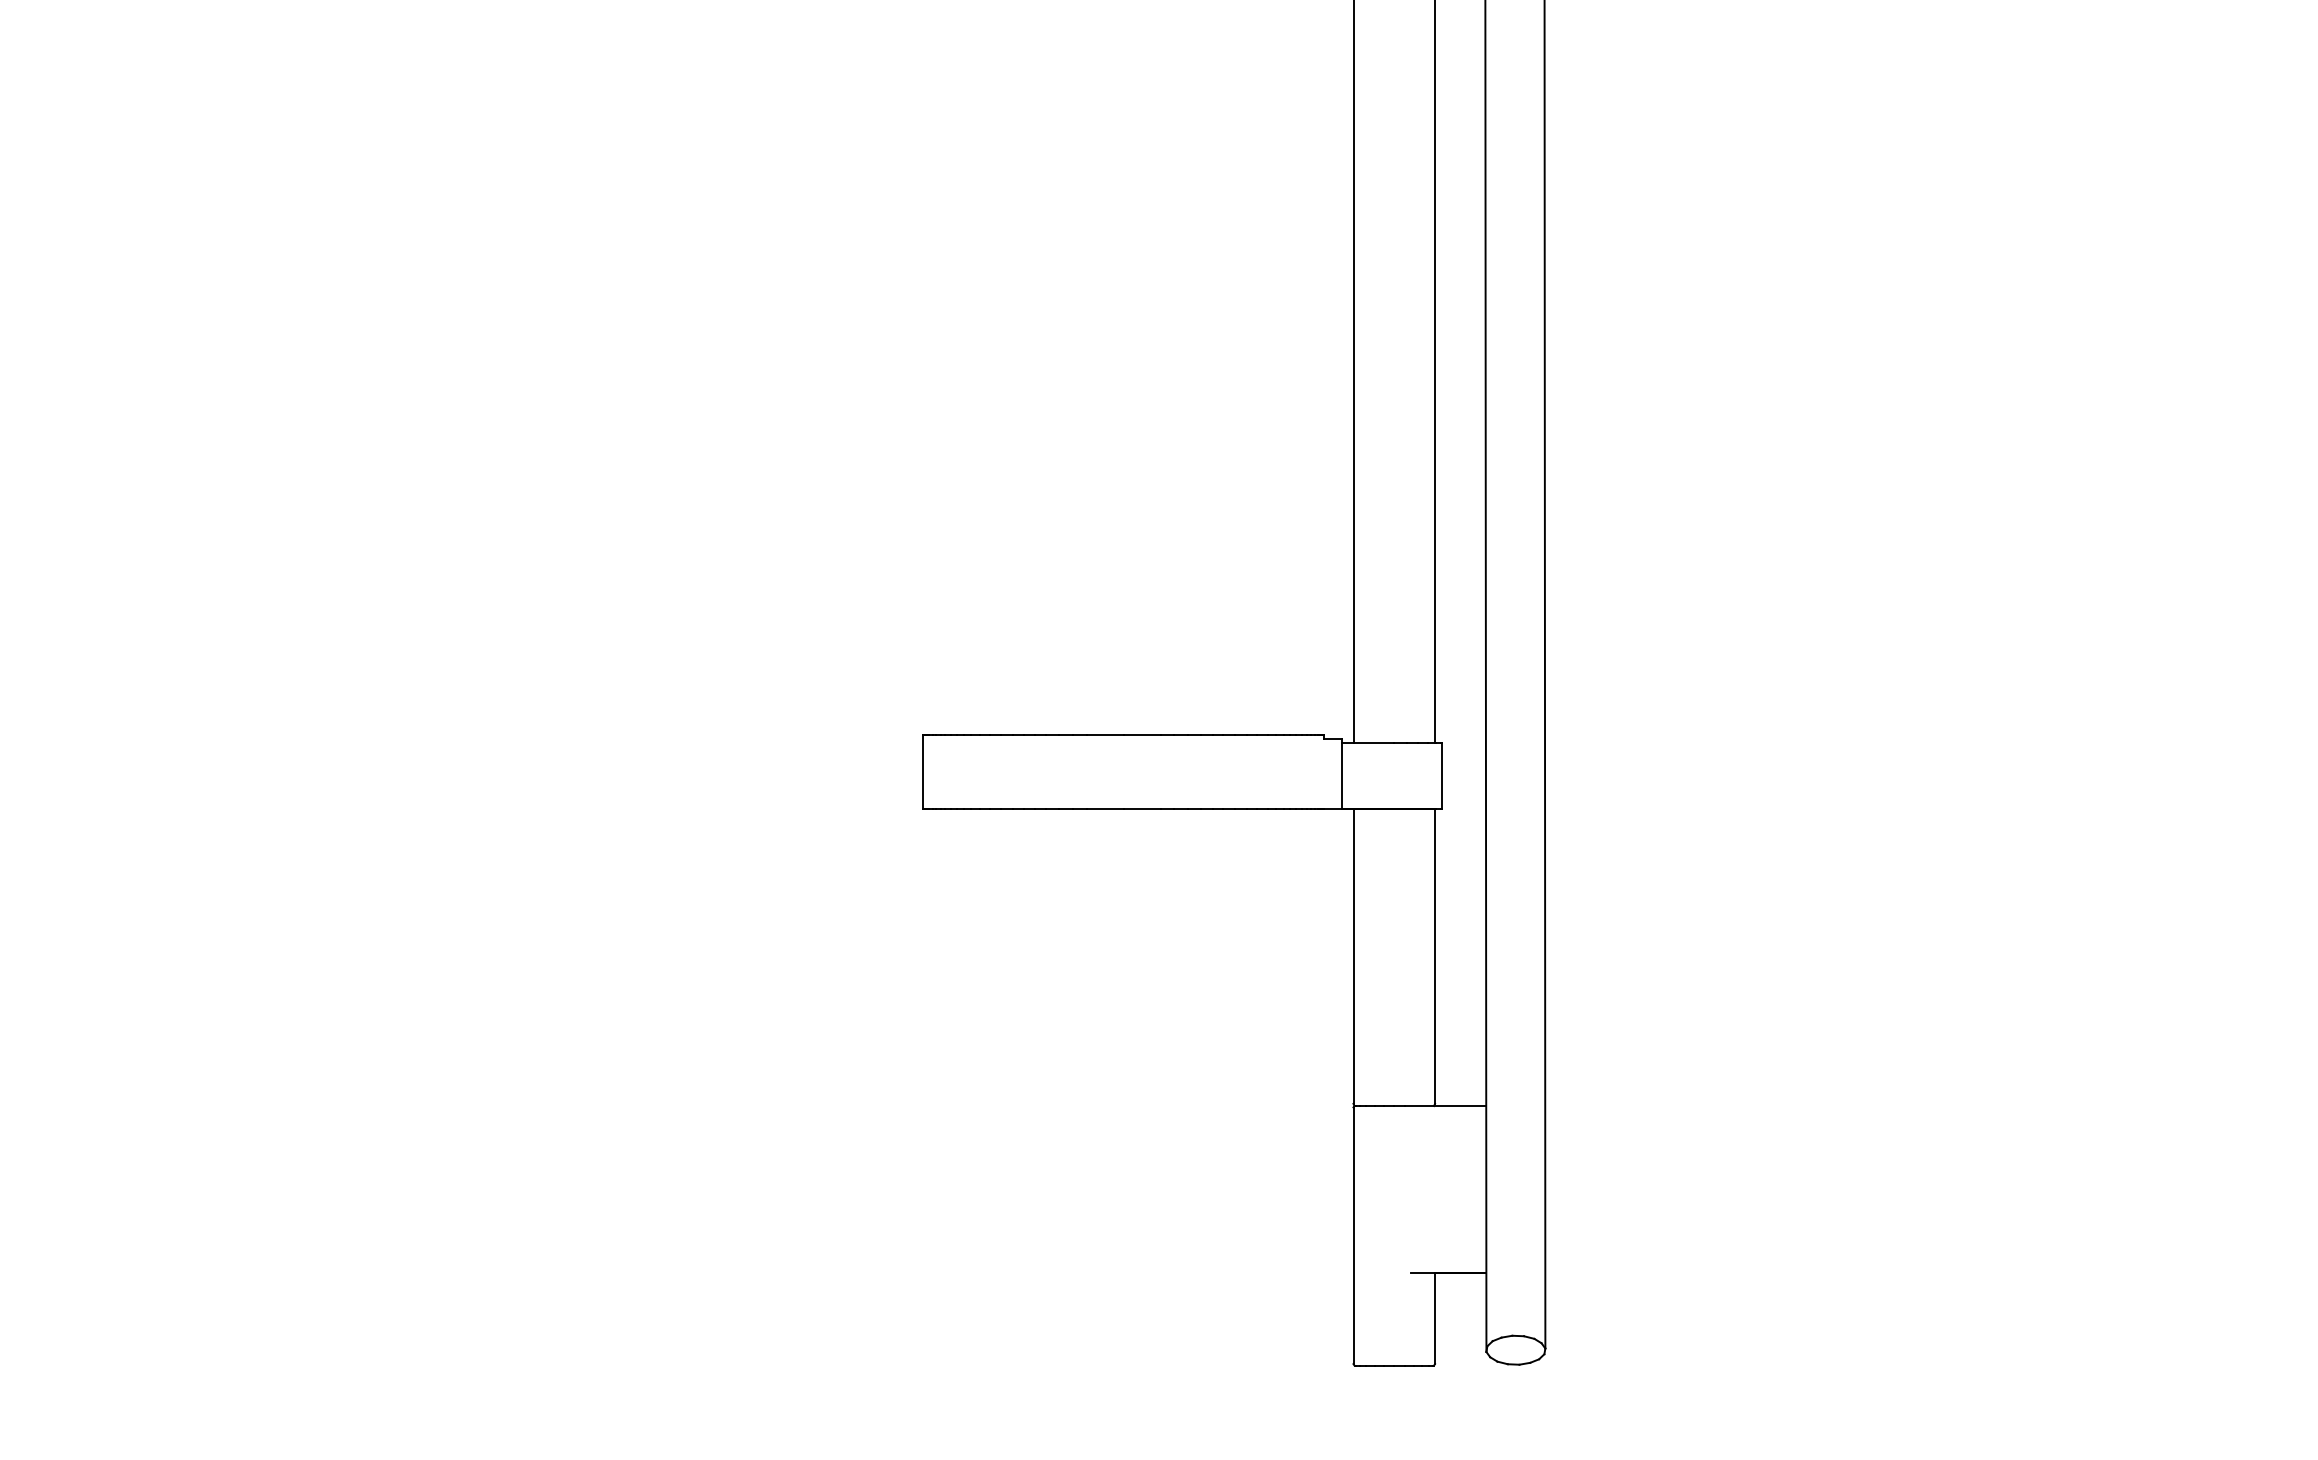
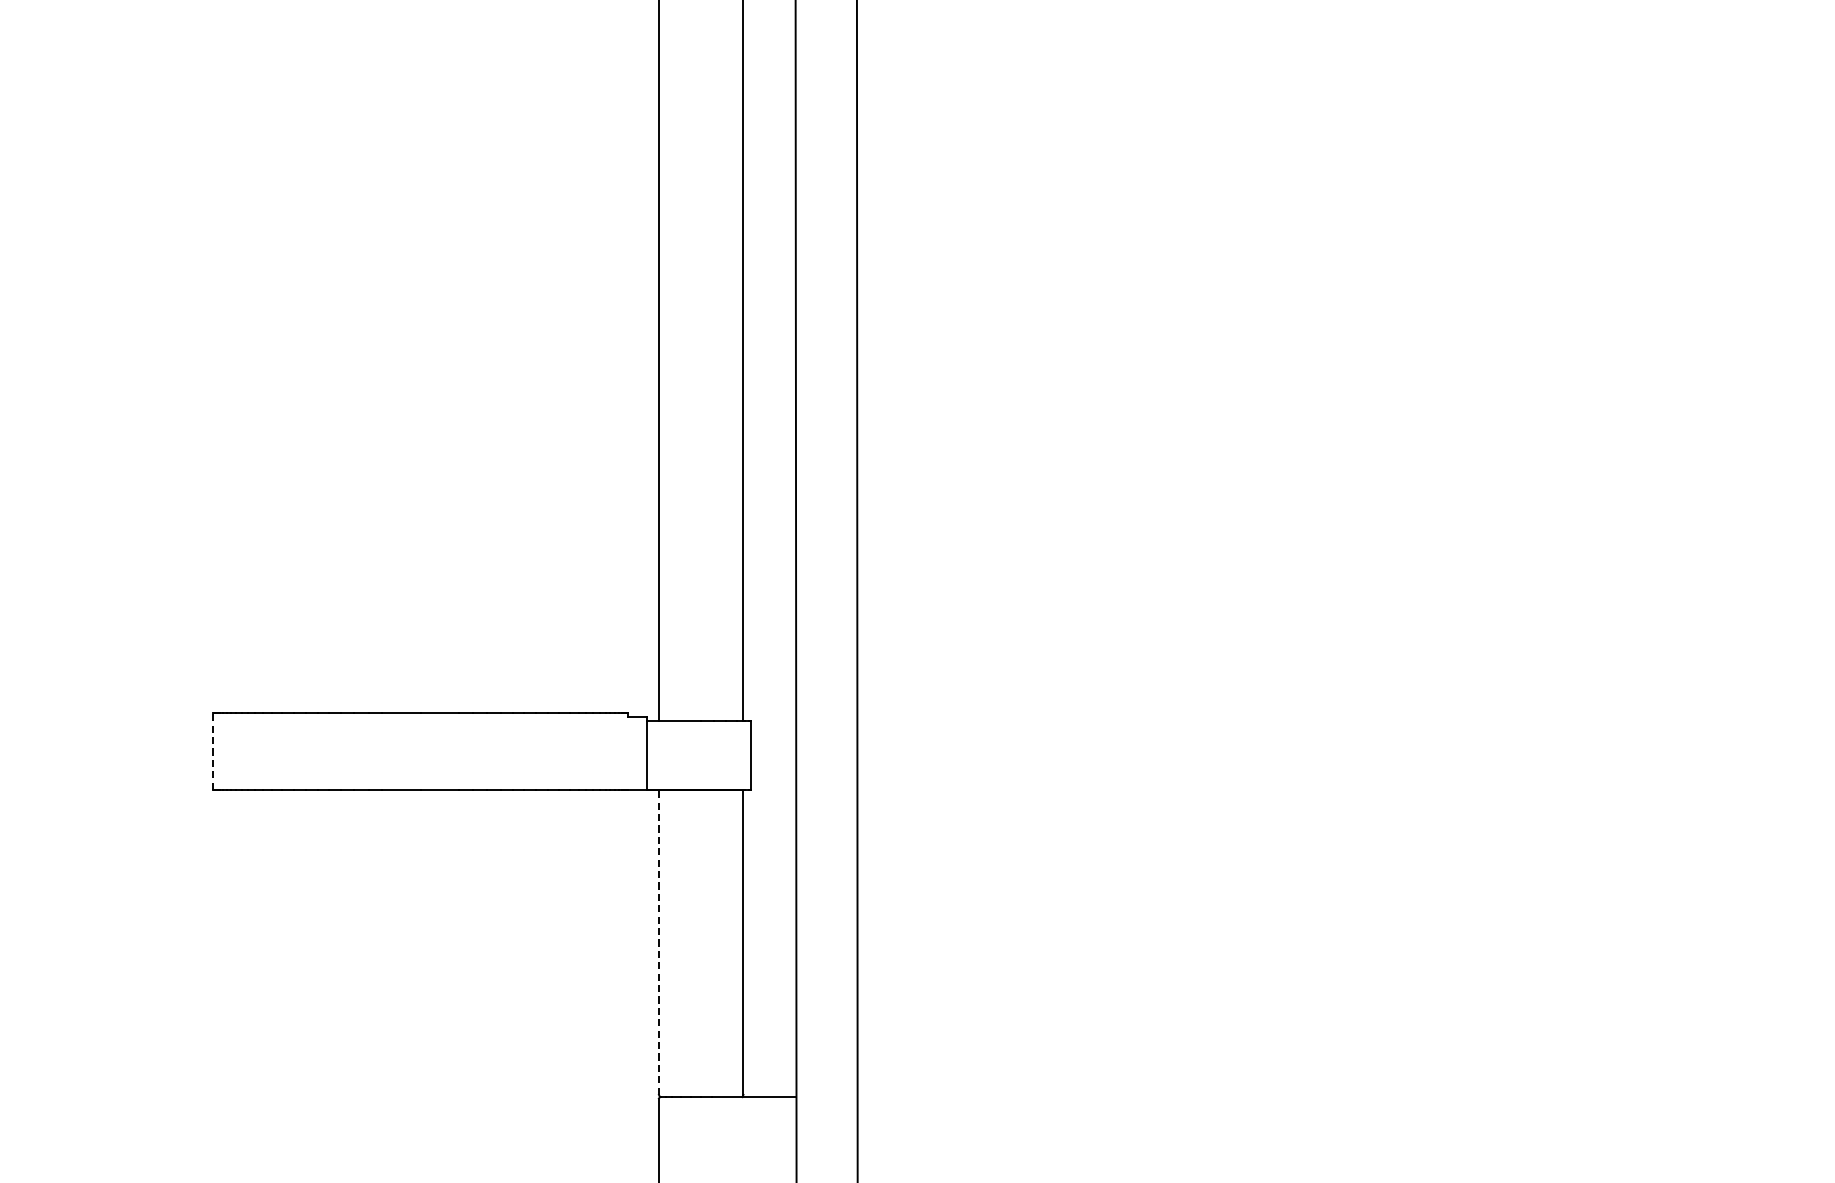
line: (923, 771) -> (213, 750), solid -> dashed
line: (1353, 956) -> (658, 942), solid -> dashed

